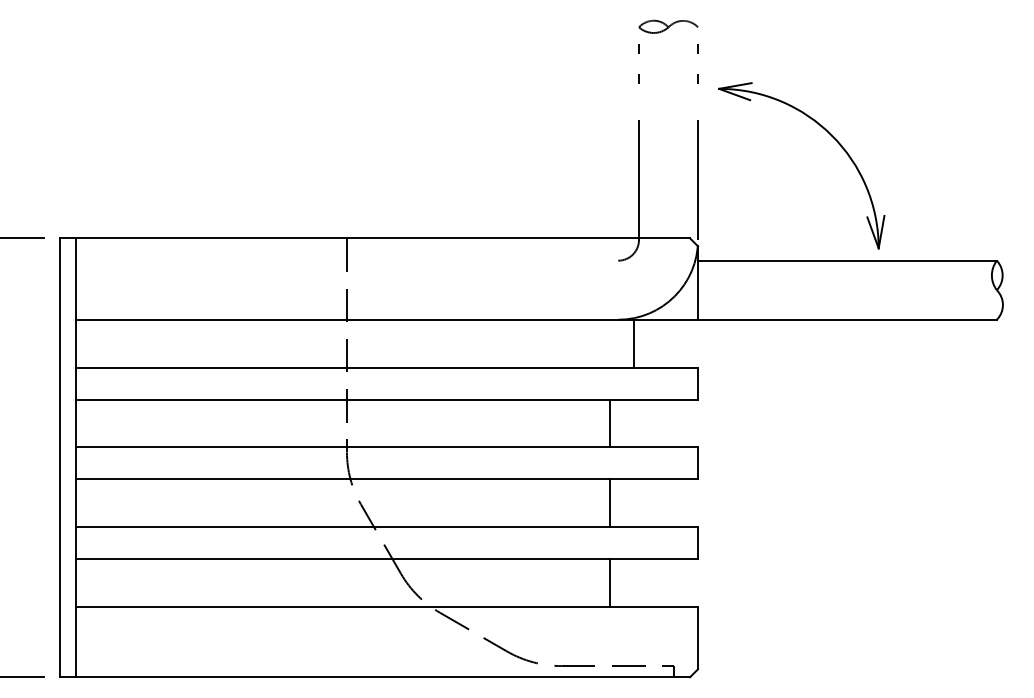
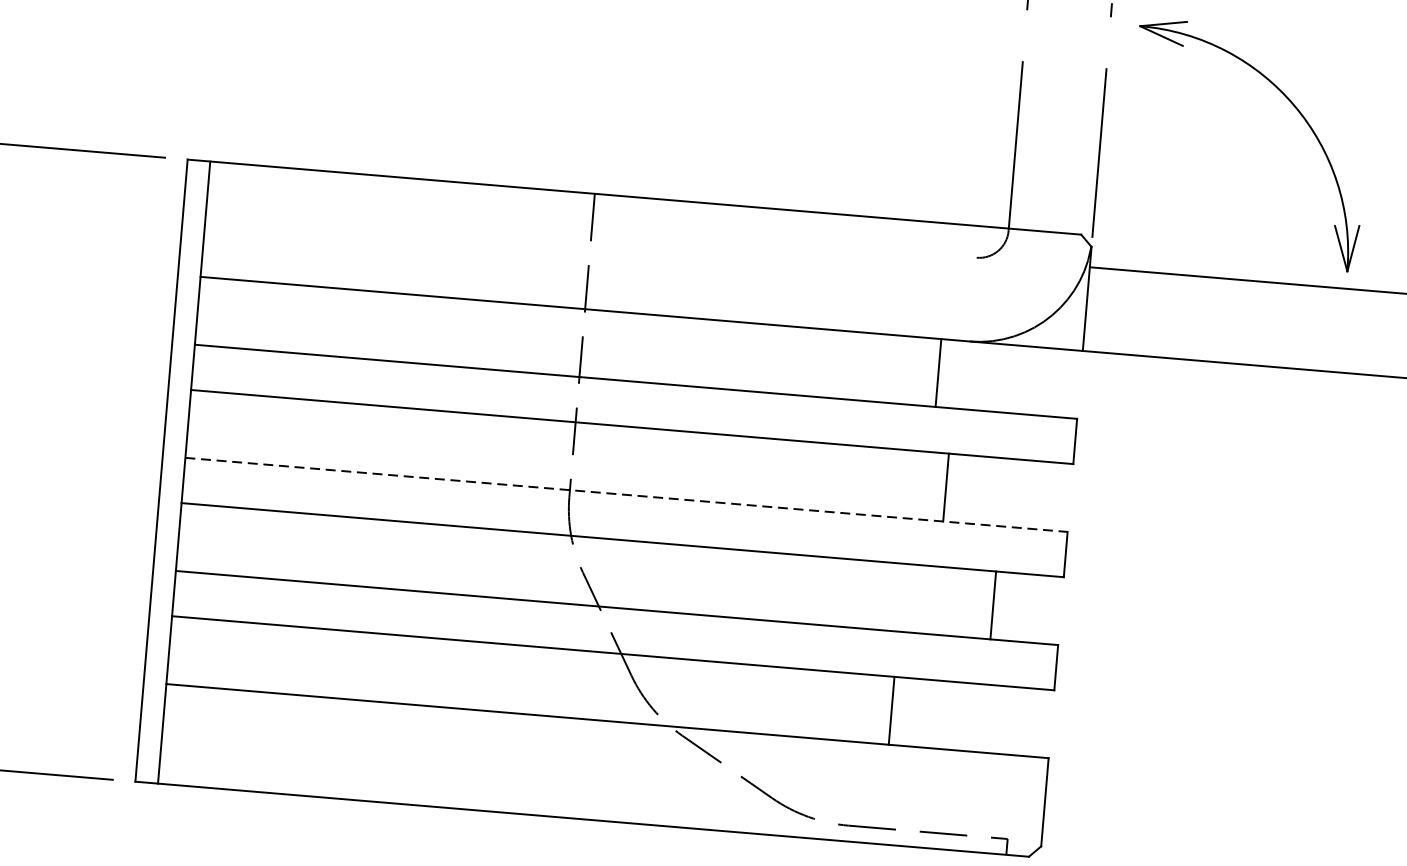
line: (634, 343) -> (938, 372), moved
line: (387, 447) -> (627, 495), solid -> dashed
line: (610, 503) -> (993, 605), moved
line: (610, 583) -> (891, 711), moved

